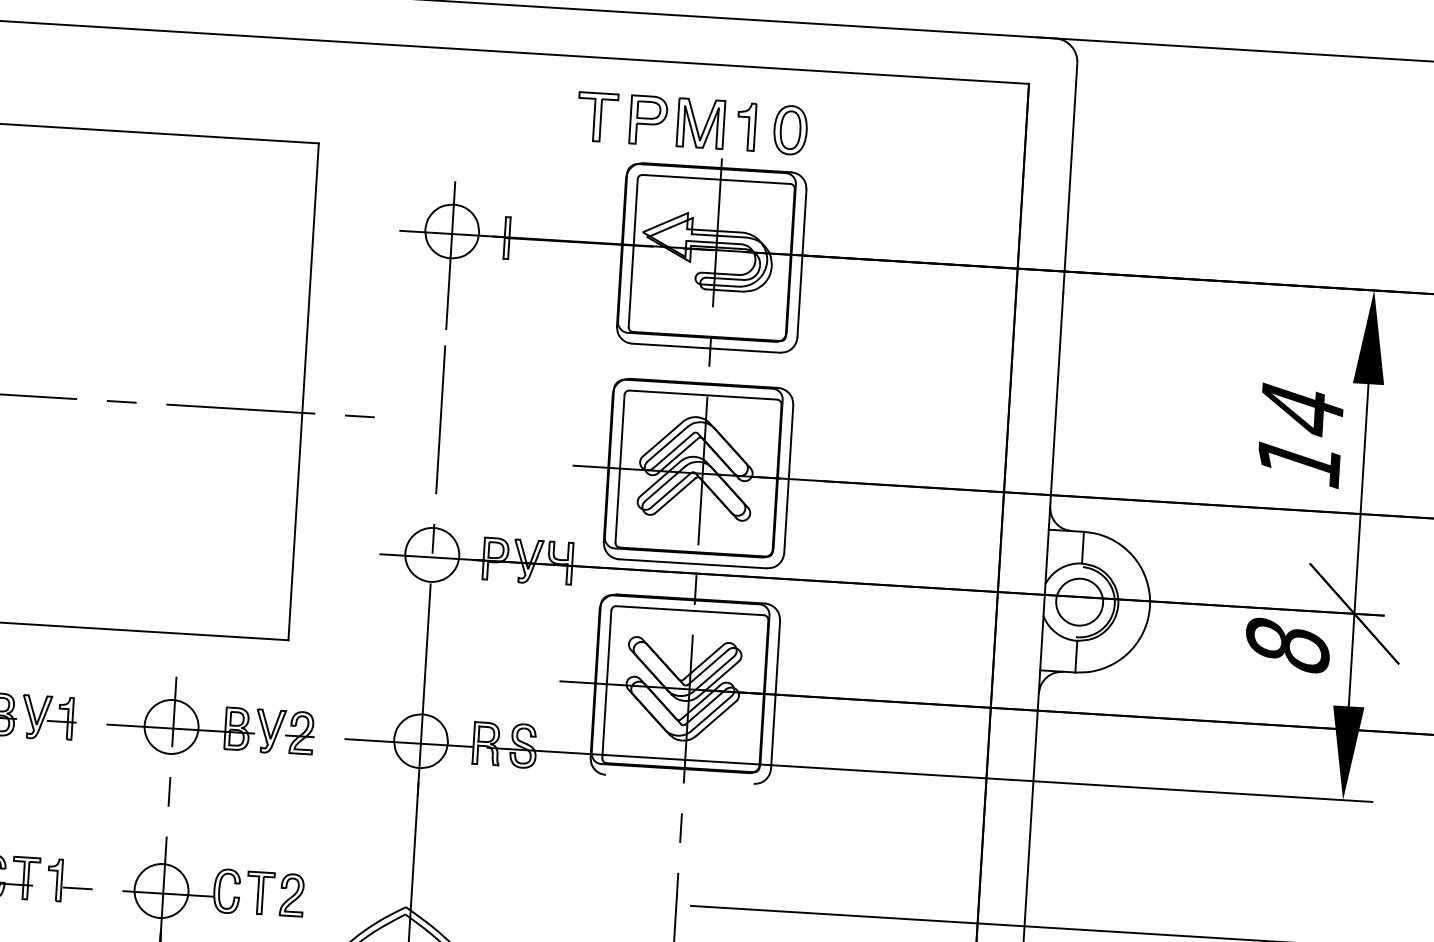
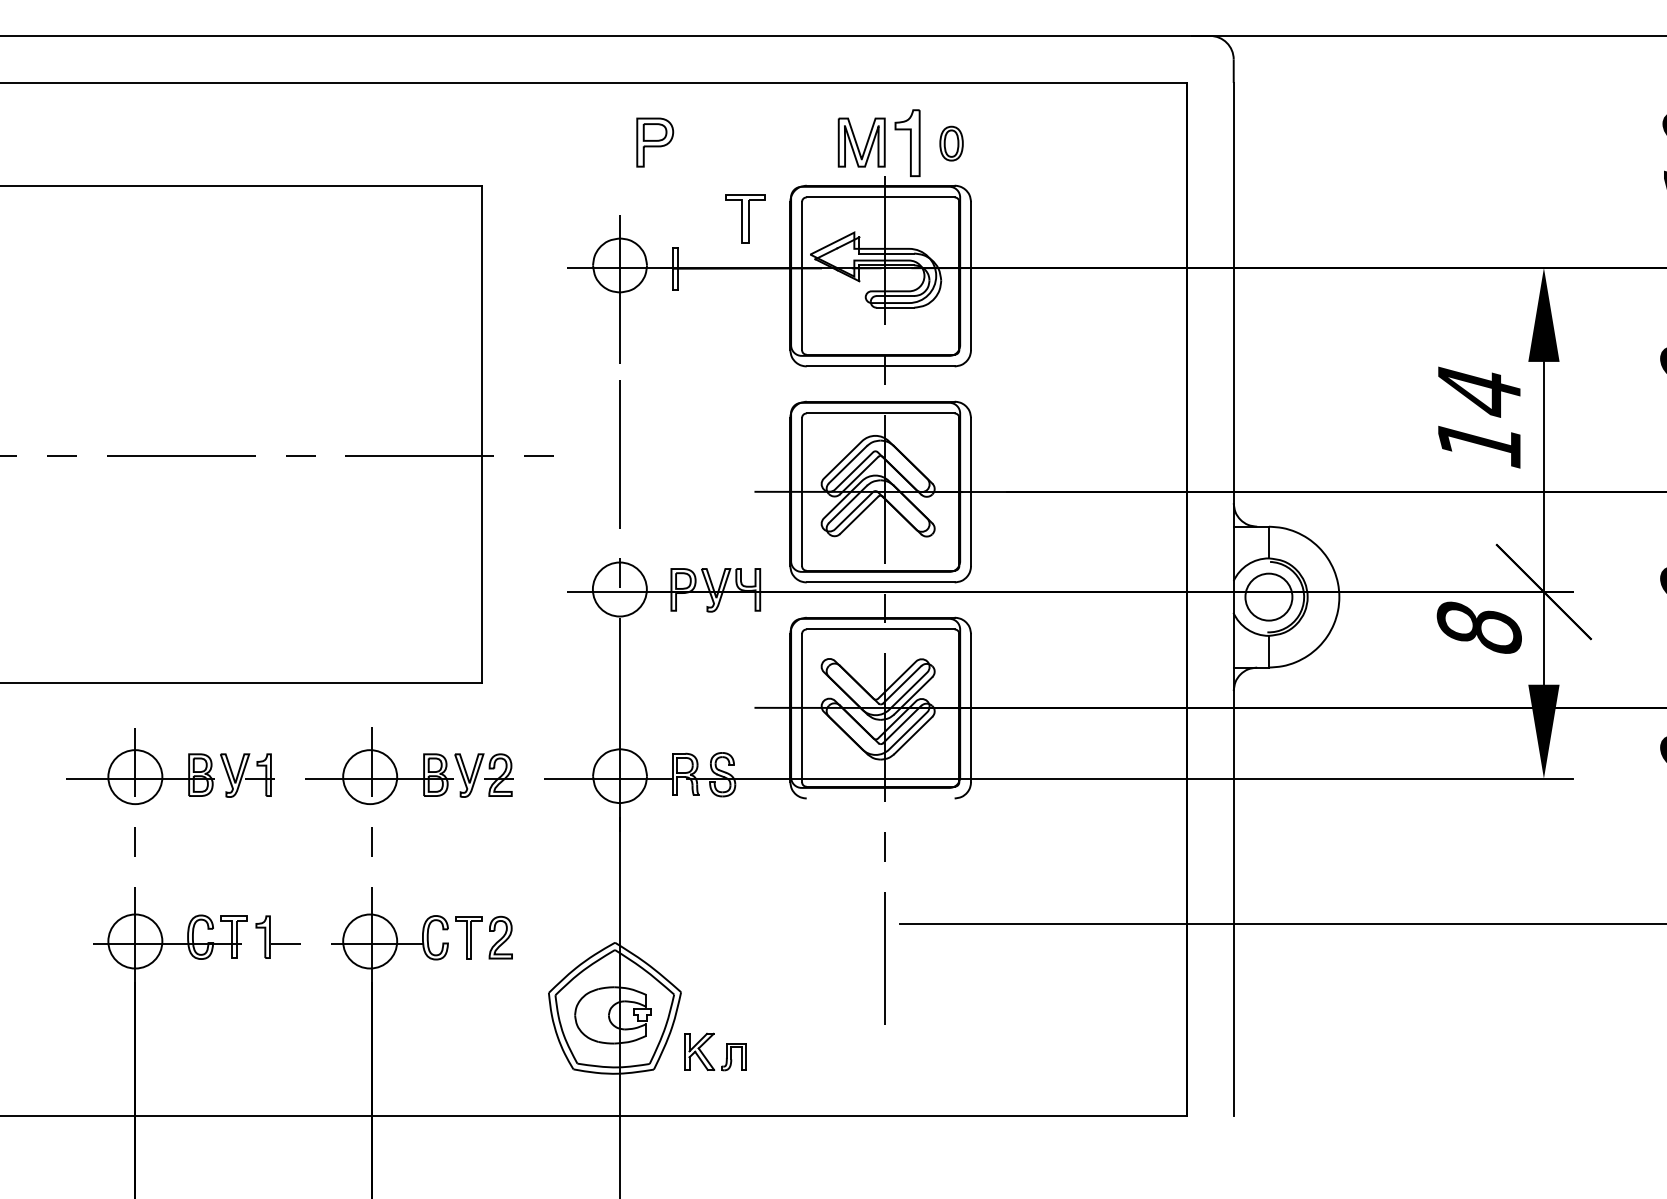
part: (597, 117) -> (745, 218), moved
part: (648, 120) -> (655, 142), moved
part: (745, 126) -> (906, 142), size x1.4
part: (790, 130) -> (951, 143), size x0.7

